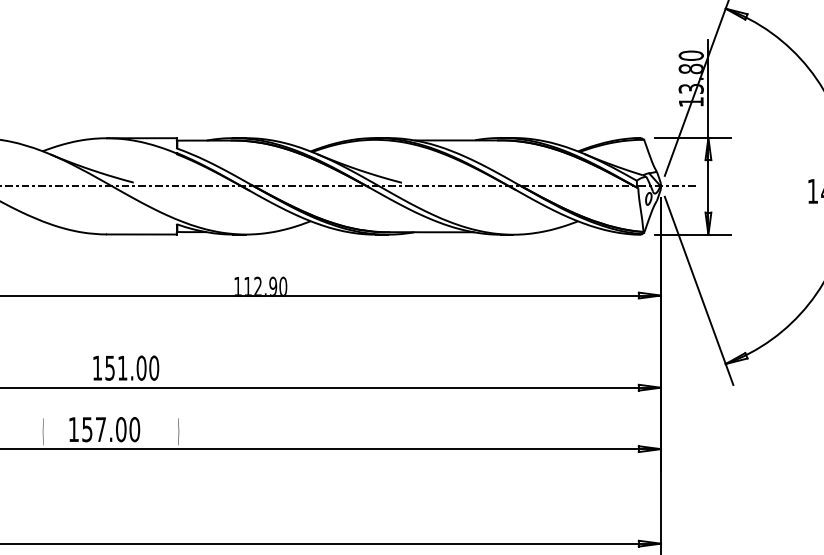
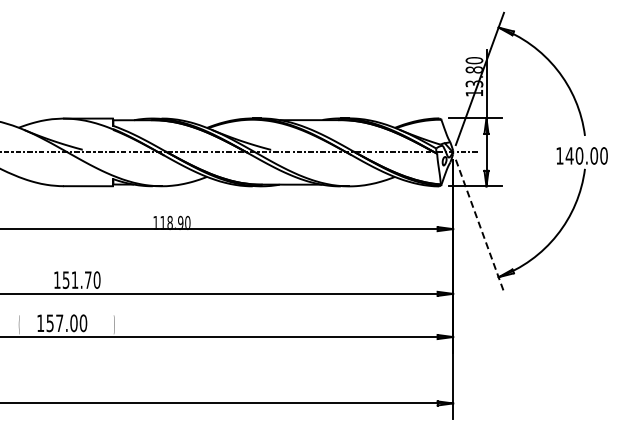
text: (257, 287) -> (169, 223), 112.90 -> 118.90
line: (699, 291) -> (480, 226), solid -> dashed
text: (140, 367) -> (87, 279), 151.00 -> 151.70

